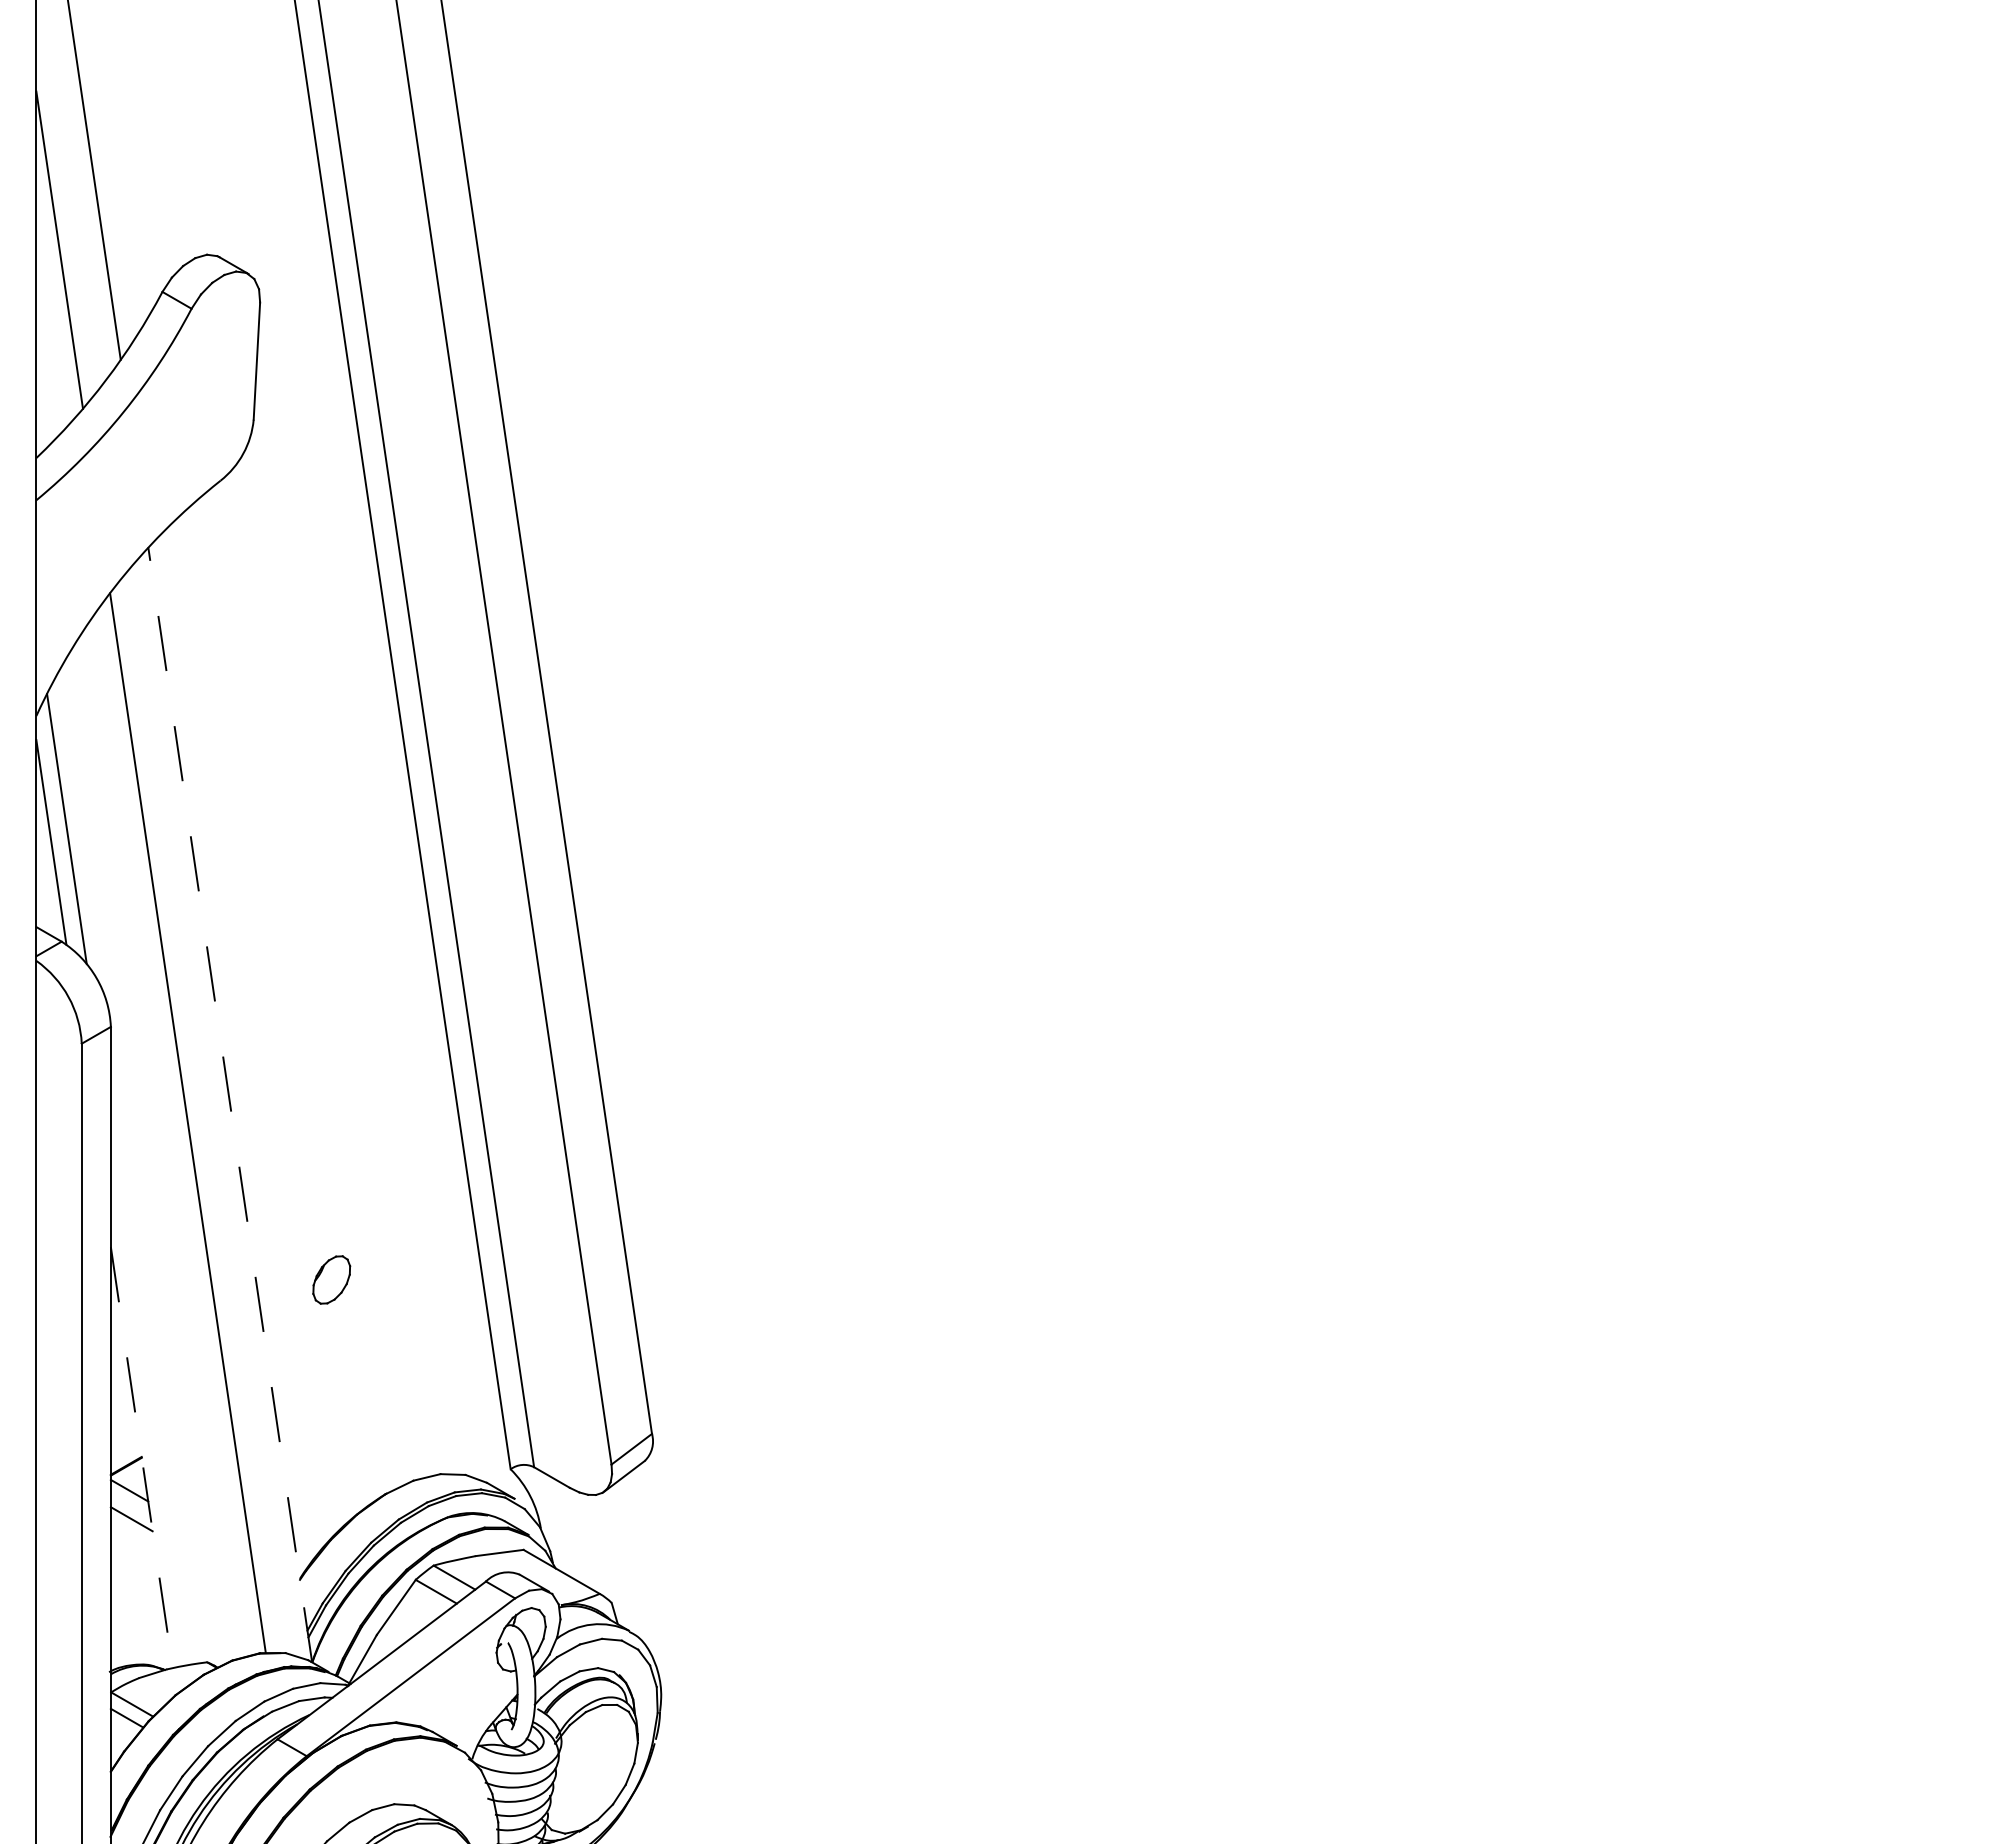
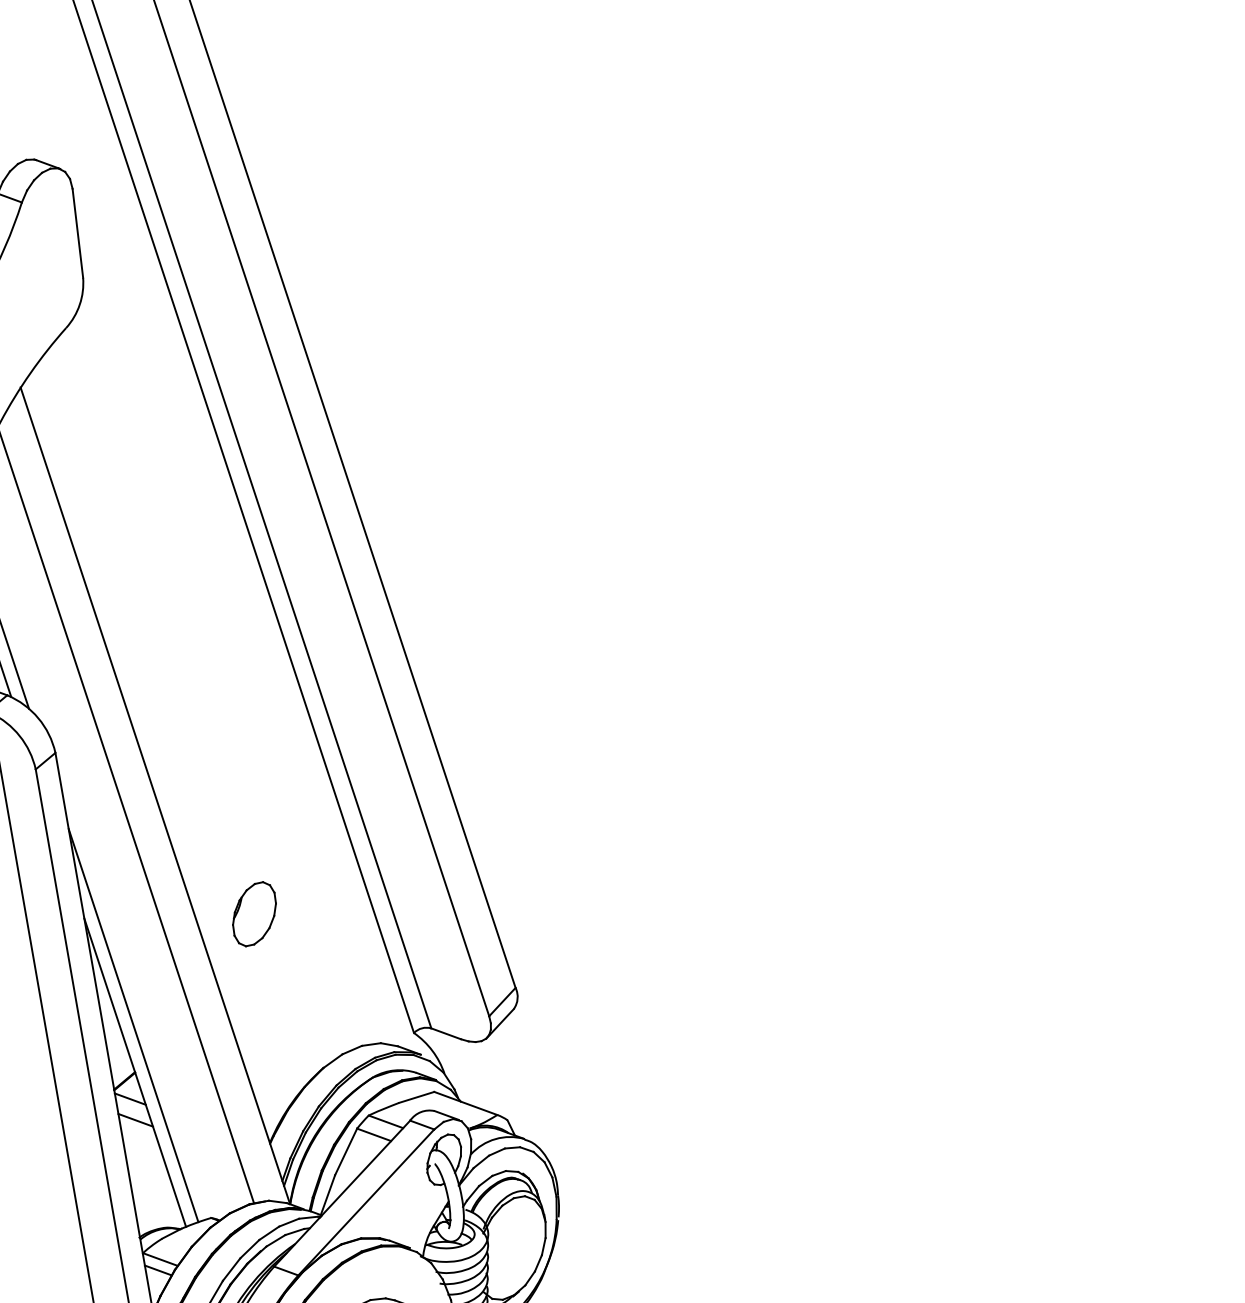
line: (230, 1104) -> (155, 795), dashed -> solid
part: (331, 1279) -> (254, 913), size x1.67
line: (149, 1396) -> (132, 1025), added
line: (141, 1457) -> (134, 1072), dashed -> solid

